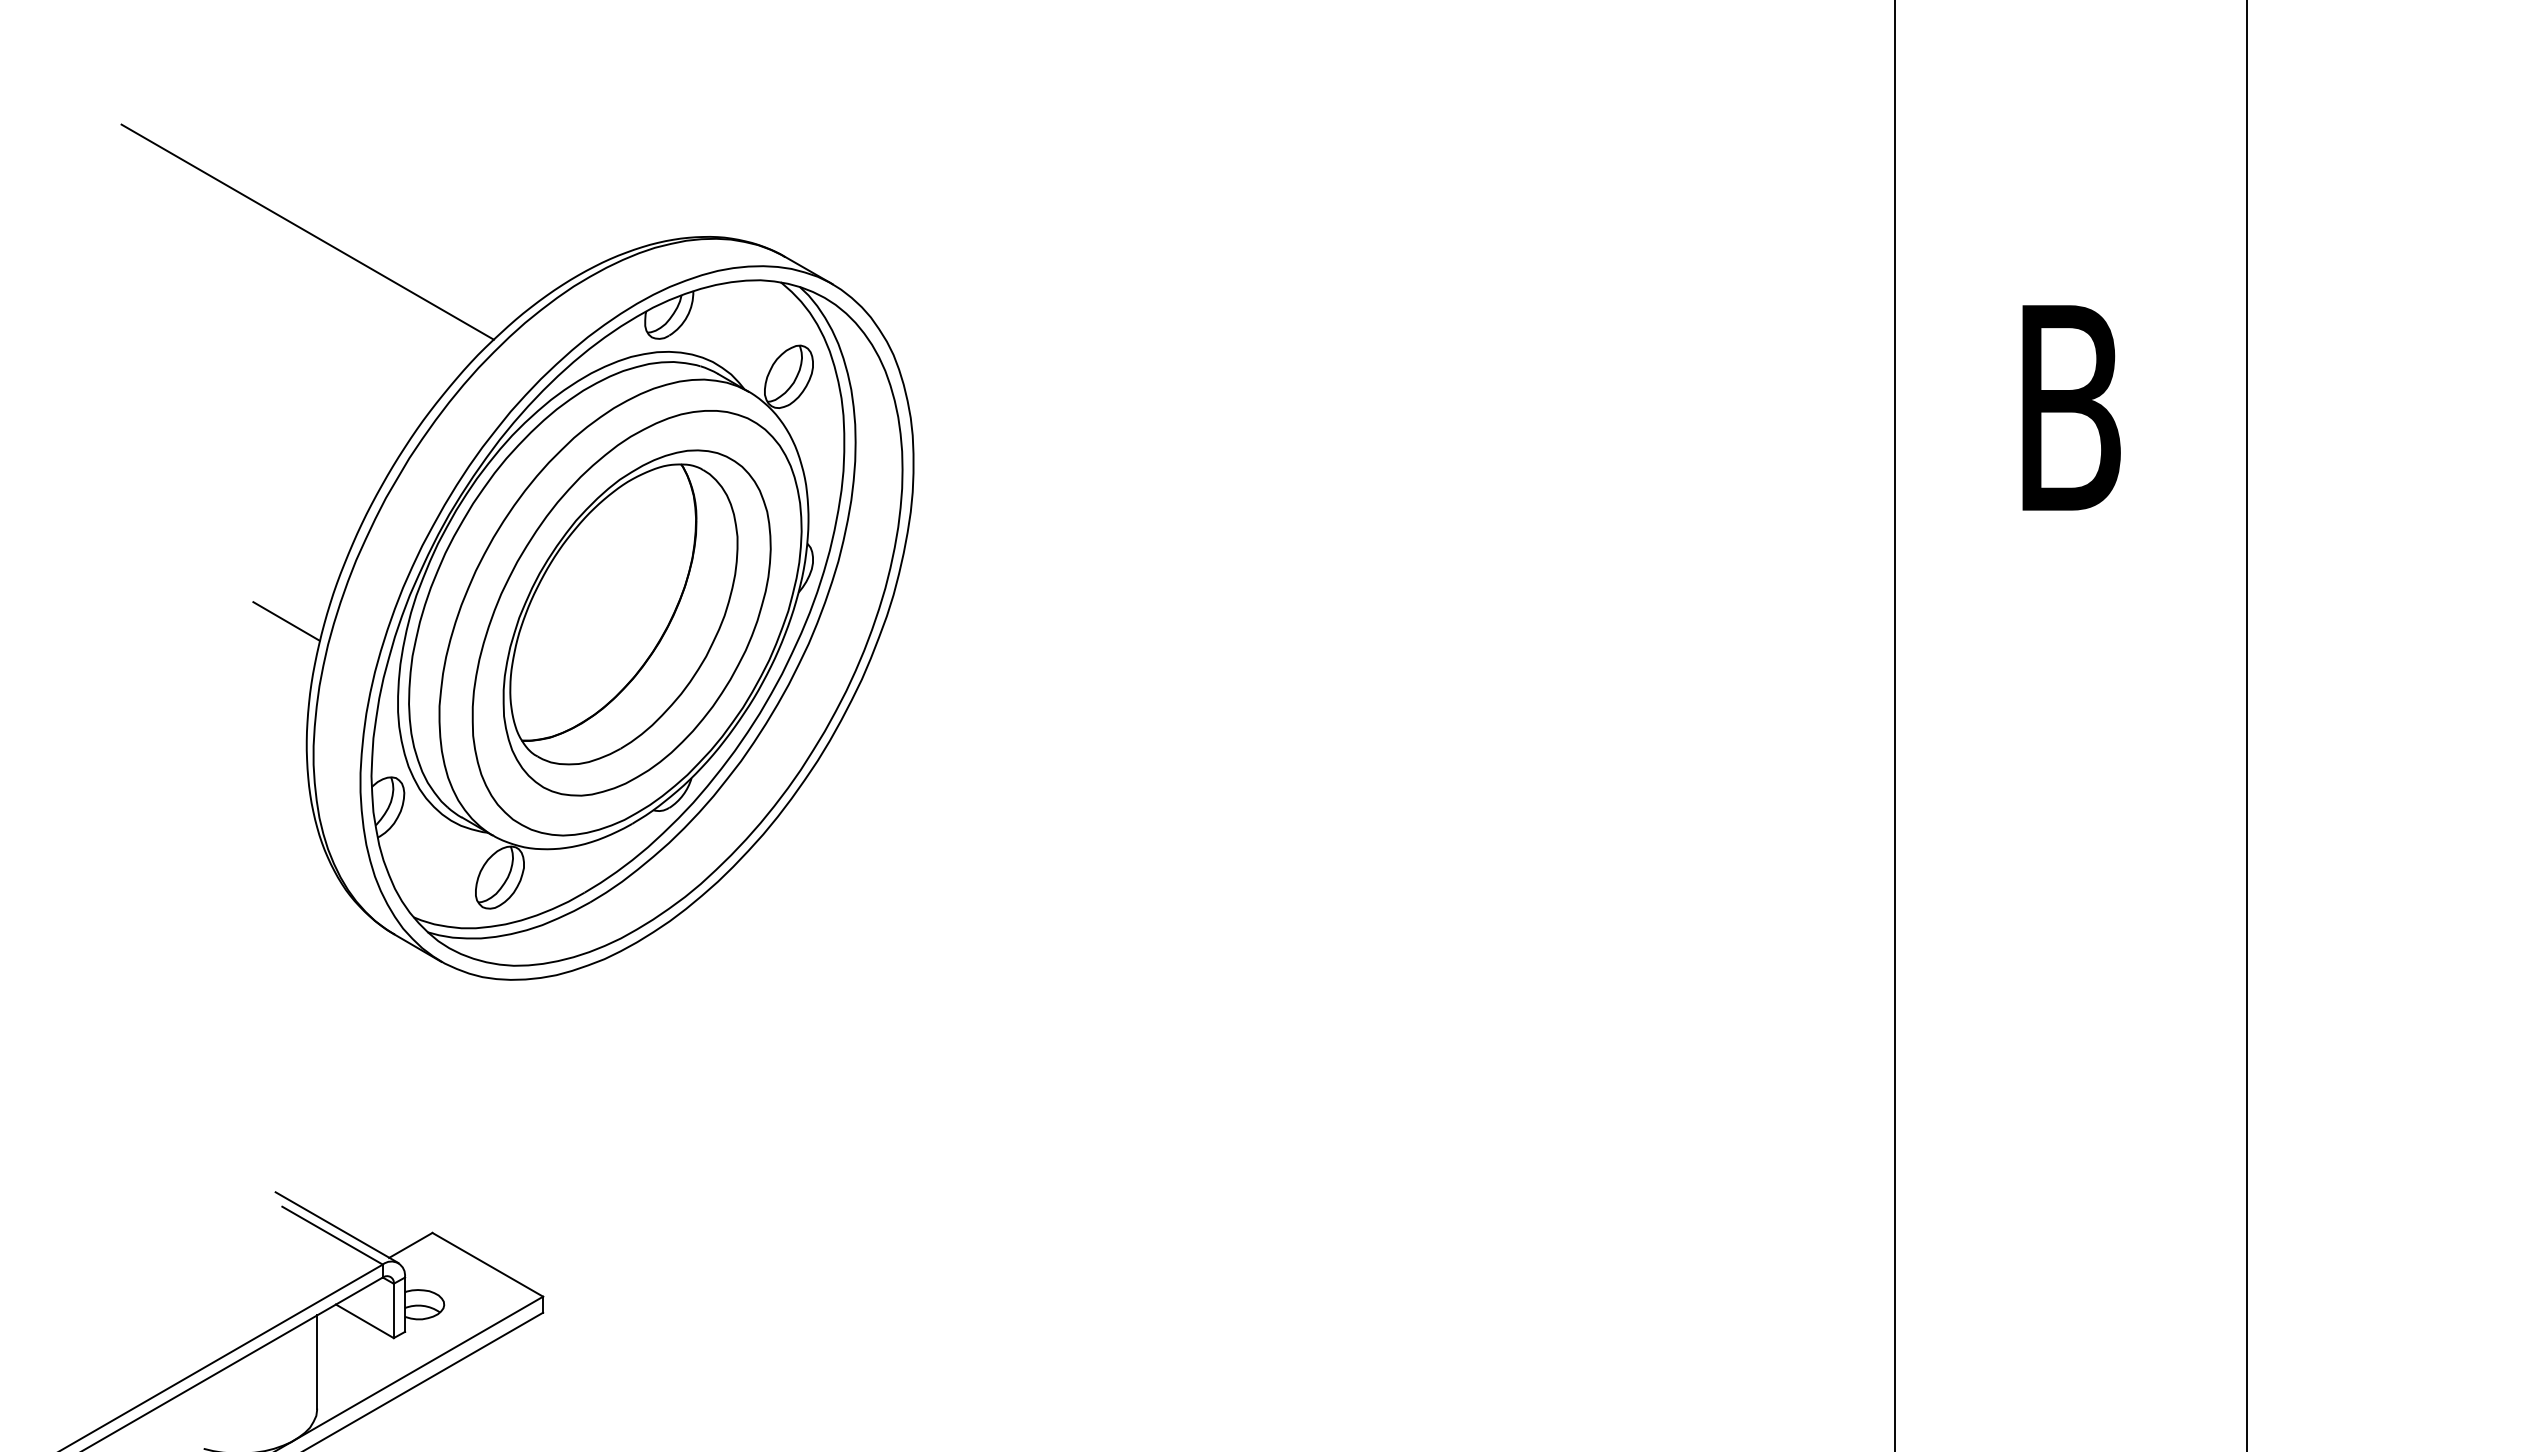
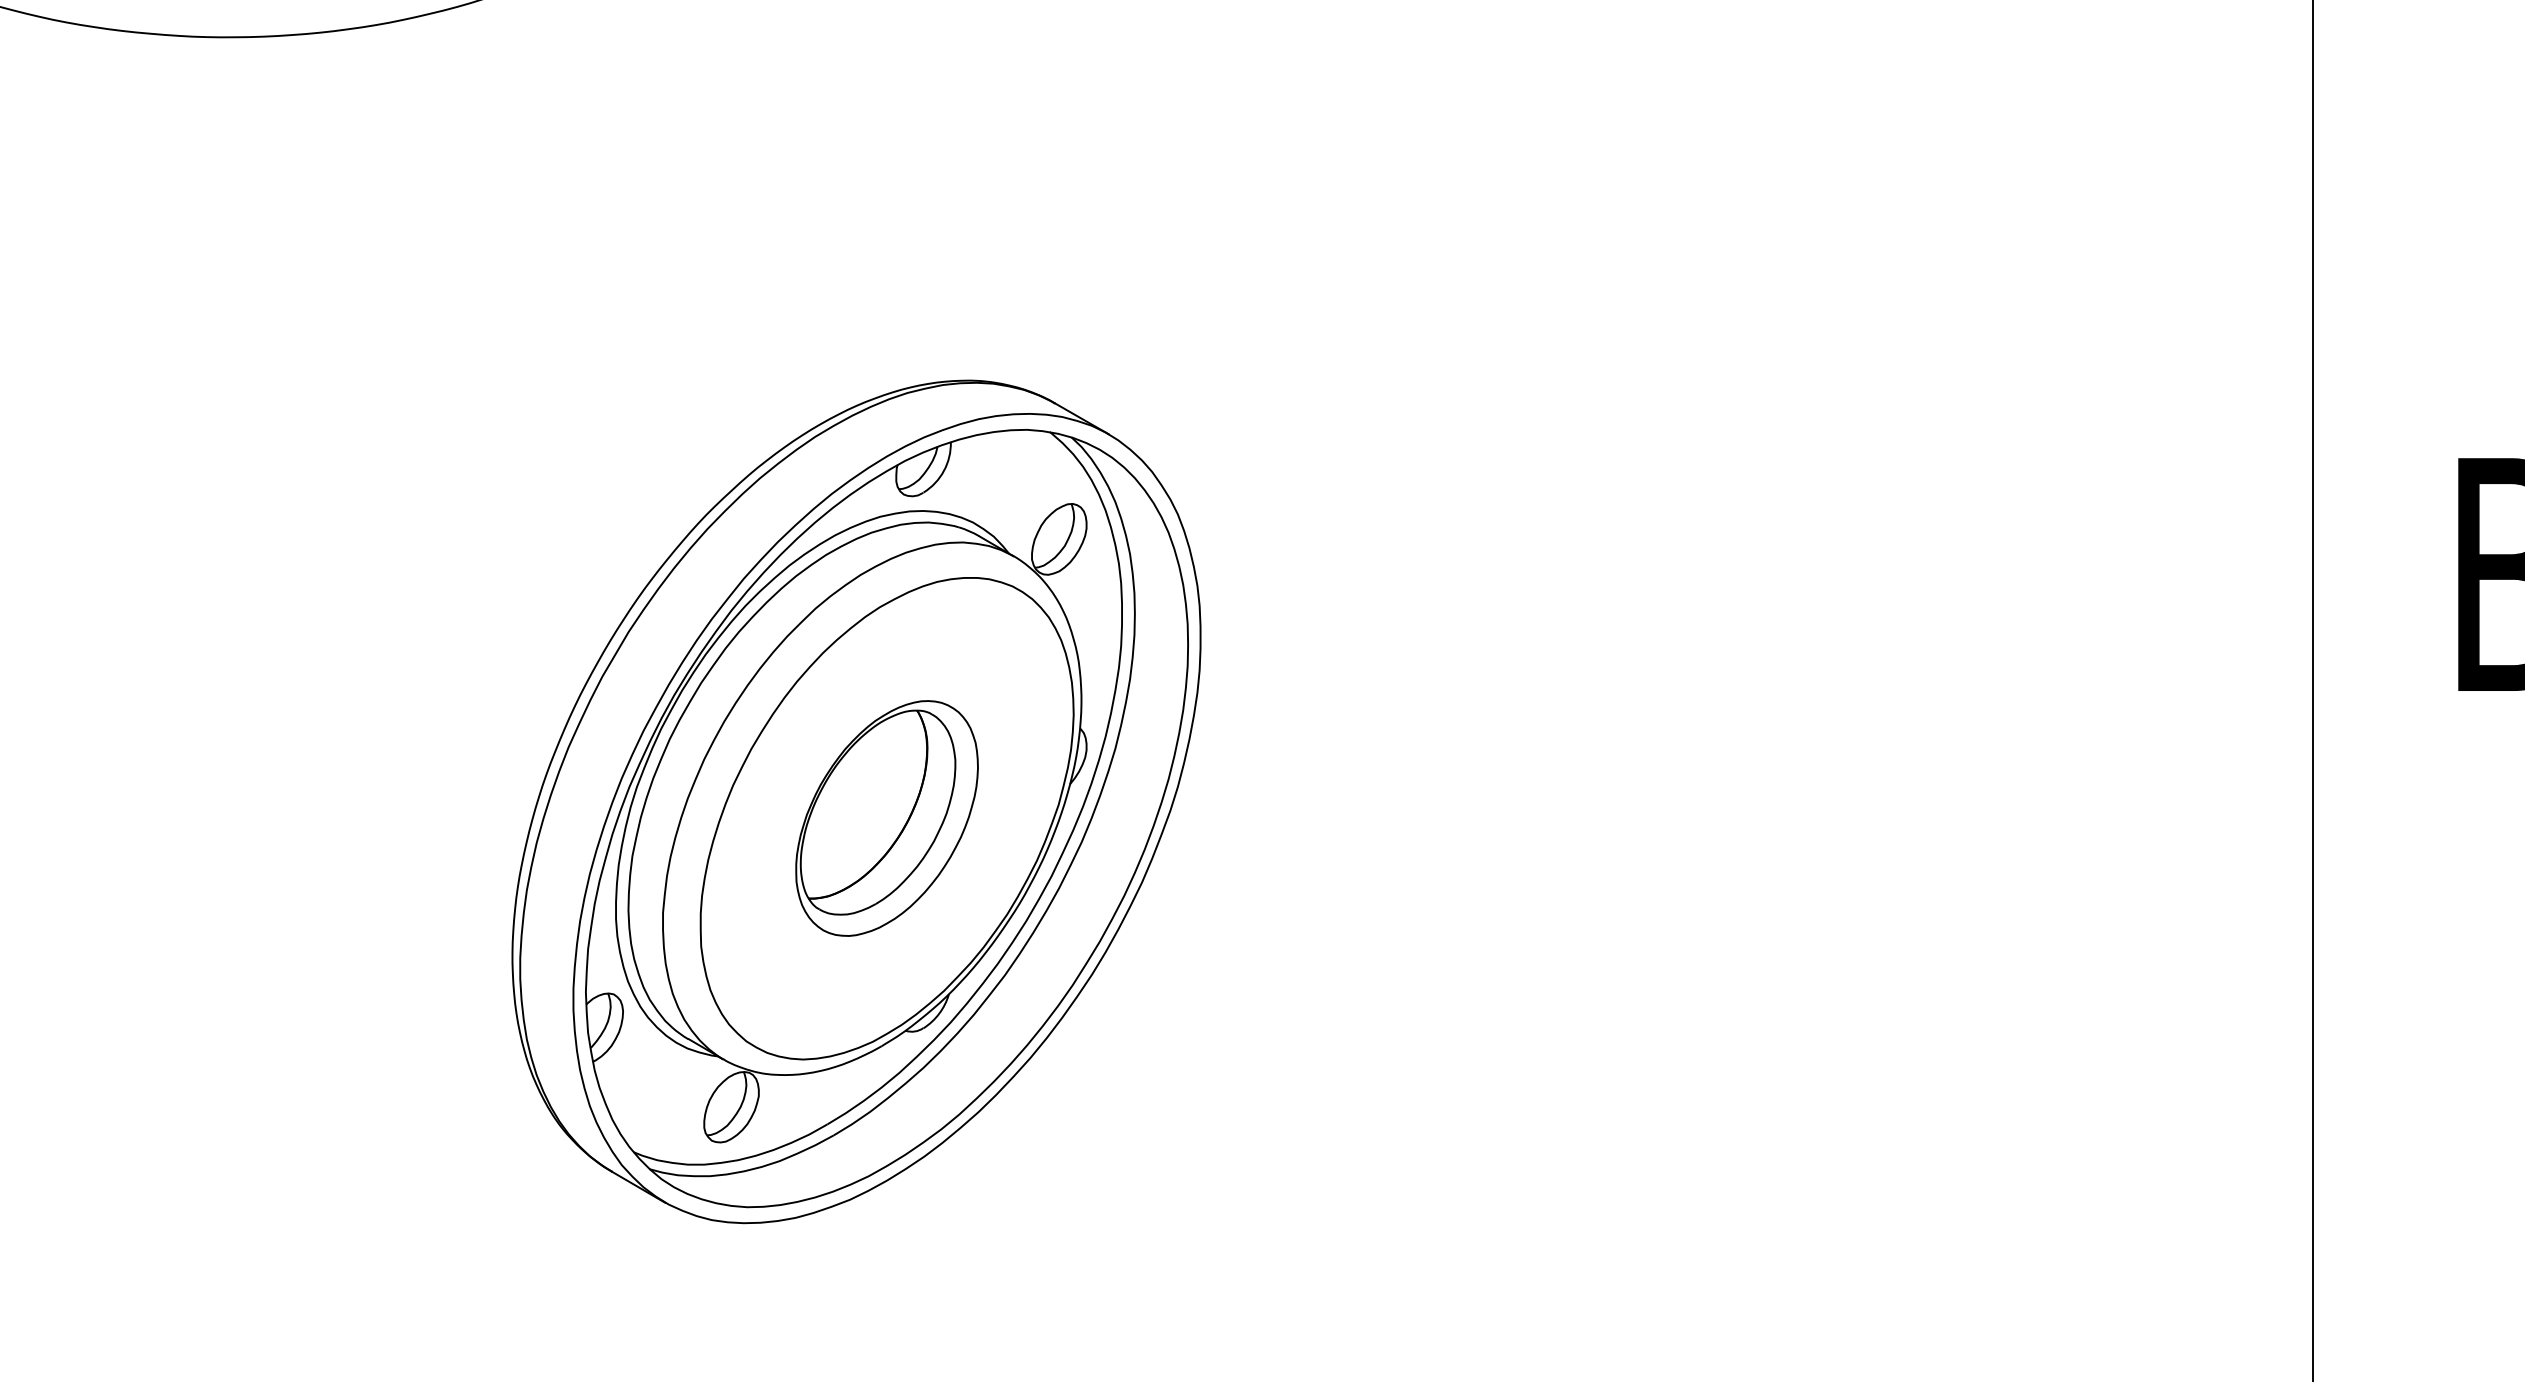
line: (307, 231) -> (513, 374), removed
line: (286, 621) -> (489, 816), removed
part: (636, 622) -> (886, 817), size x0.6

